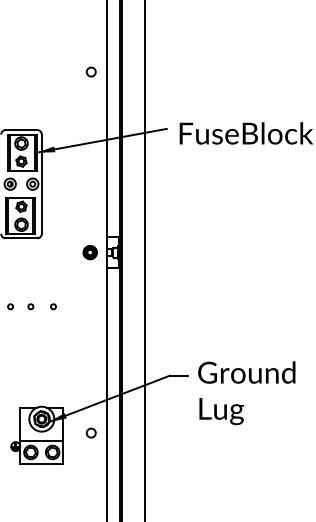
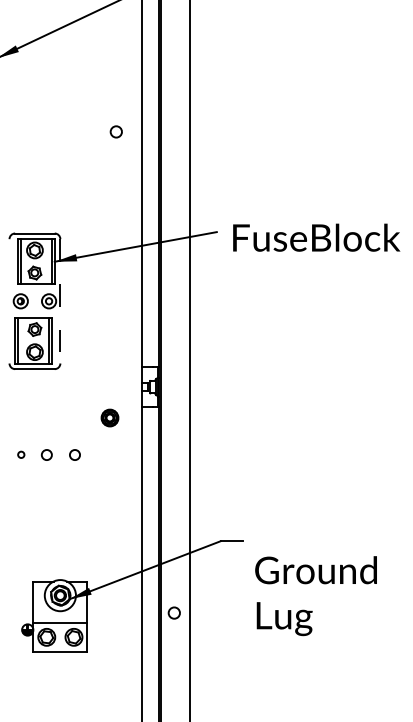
circle: (90, 71) -> (115, 131), moved
line: (41, 184) -> (60, 301), solid -> dashed
part: (89, 252) -> (109, 417), moved
circle: (30, 306) -> (46, 454), size x1.6
circle: (53, 306) -> (74, 454), size x1.6
text: (246, 393) -> (315, 596), moved
circle: (90, 432) -> (173, 612), moved

